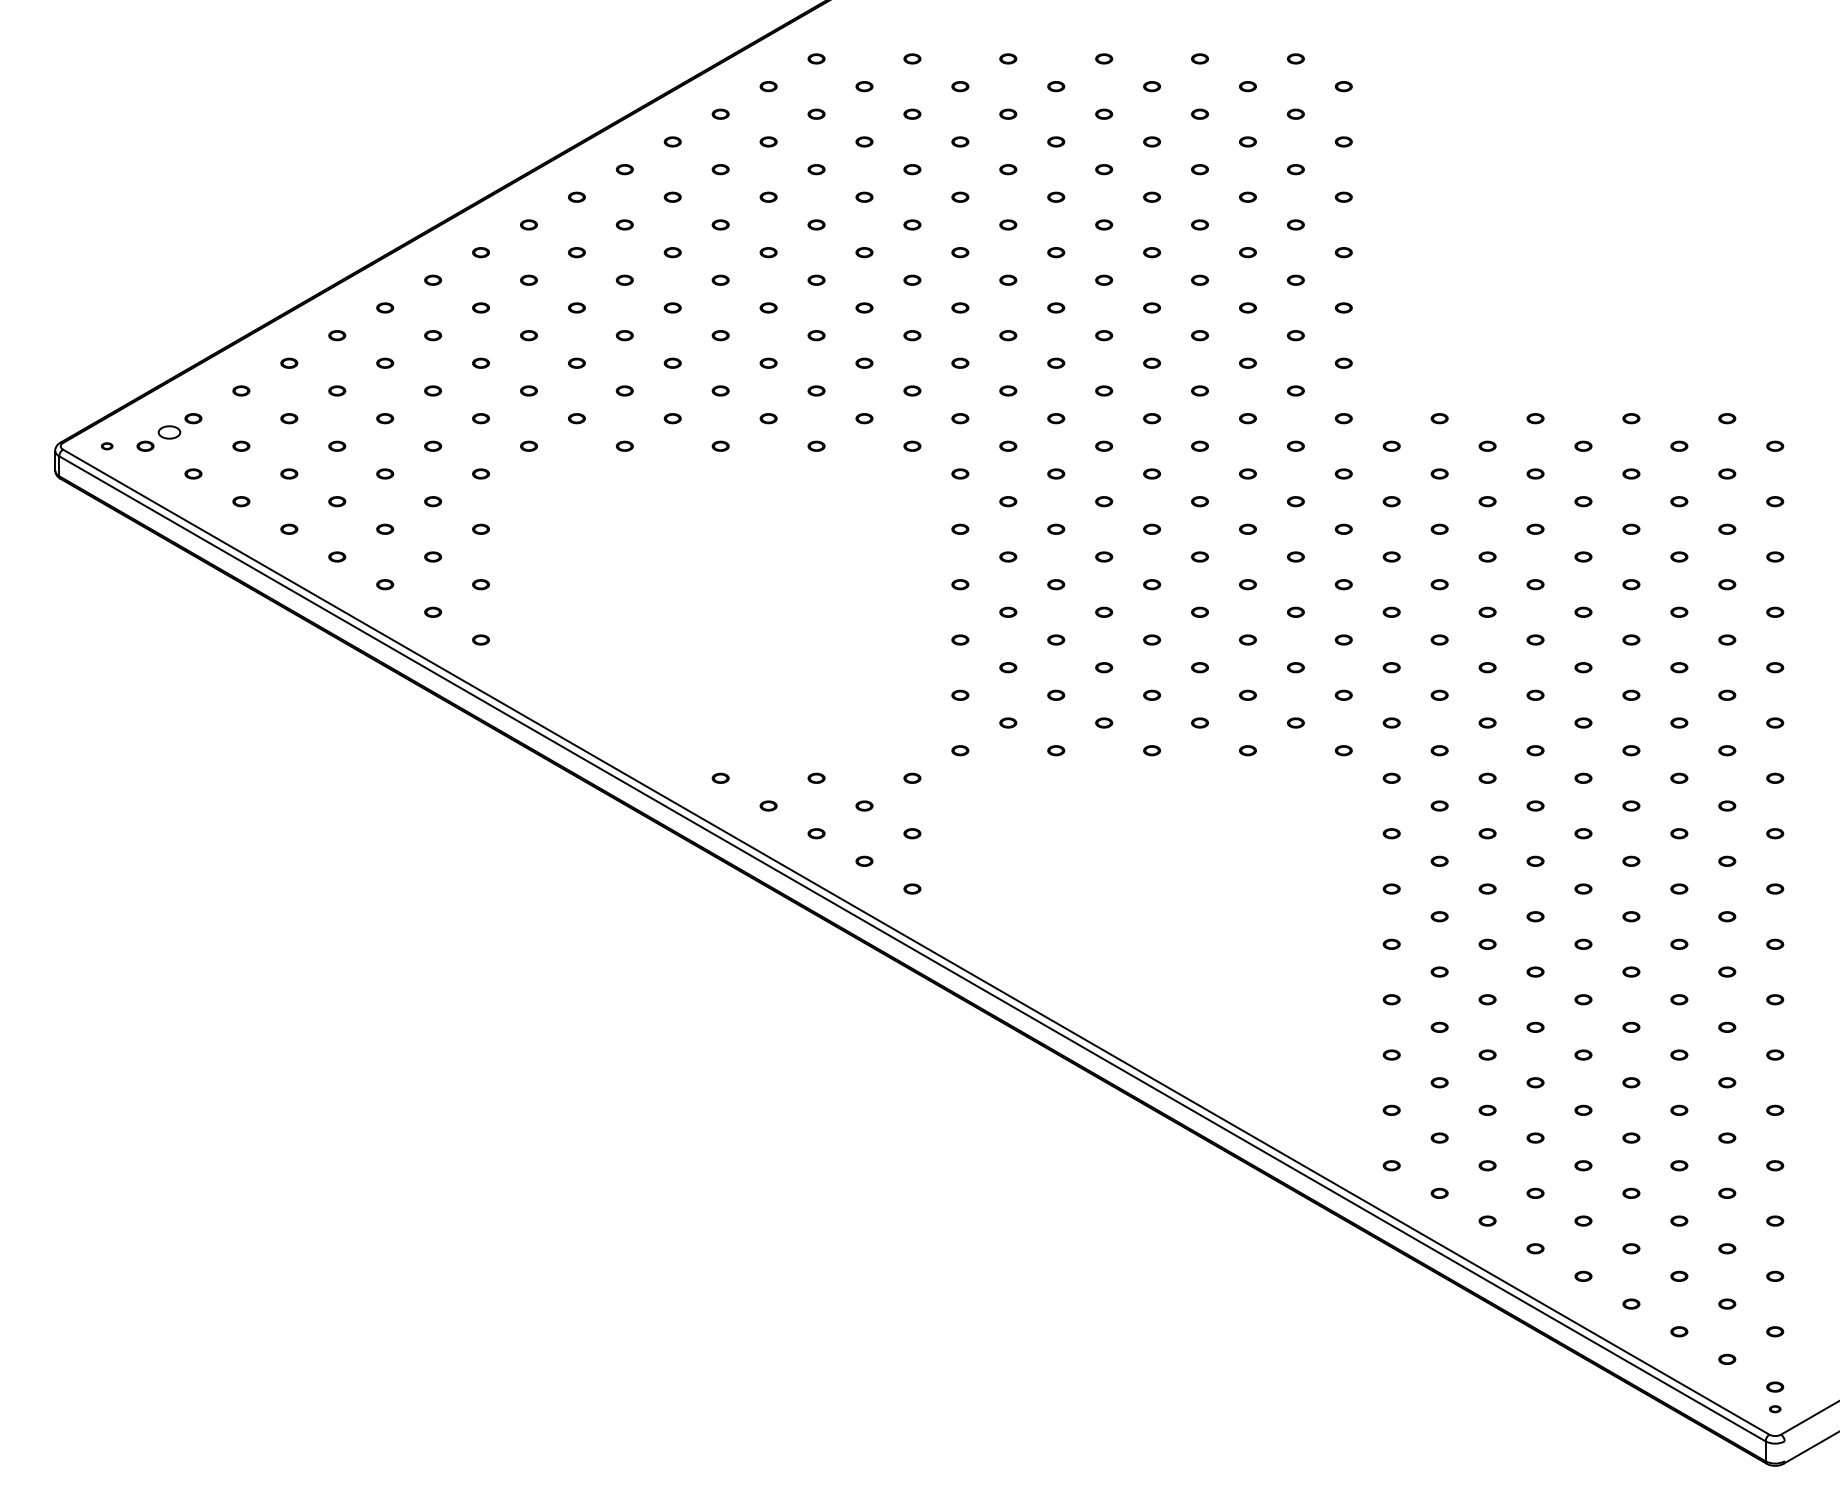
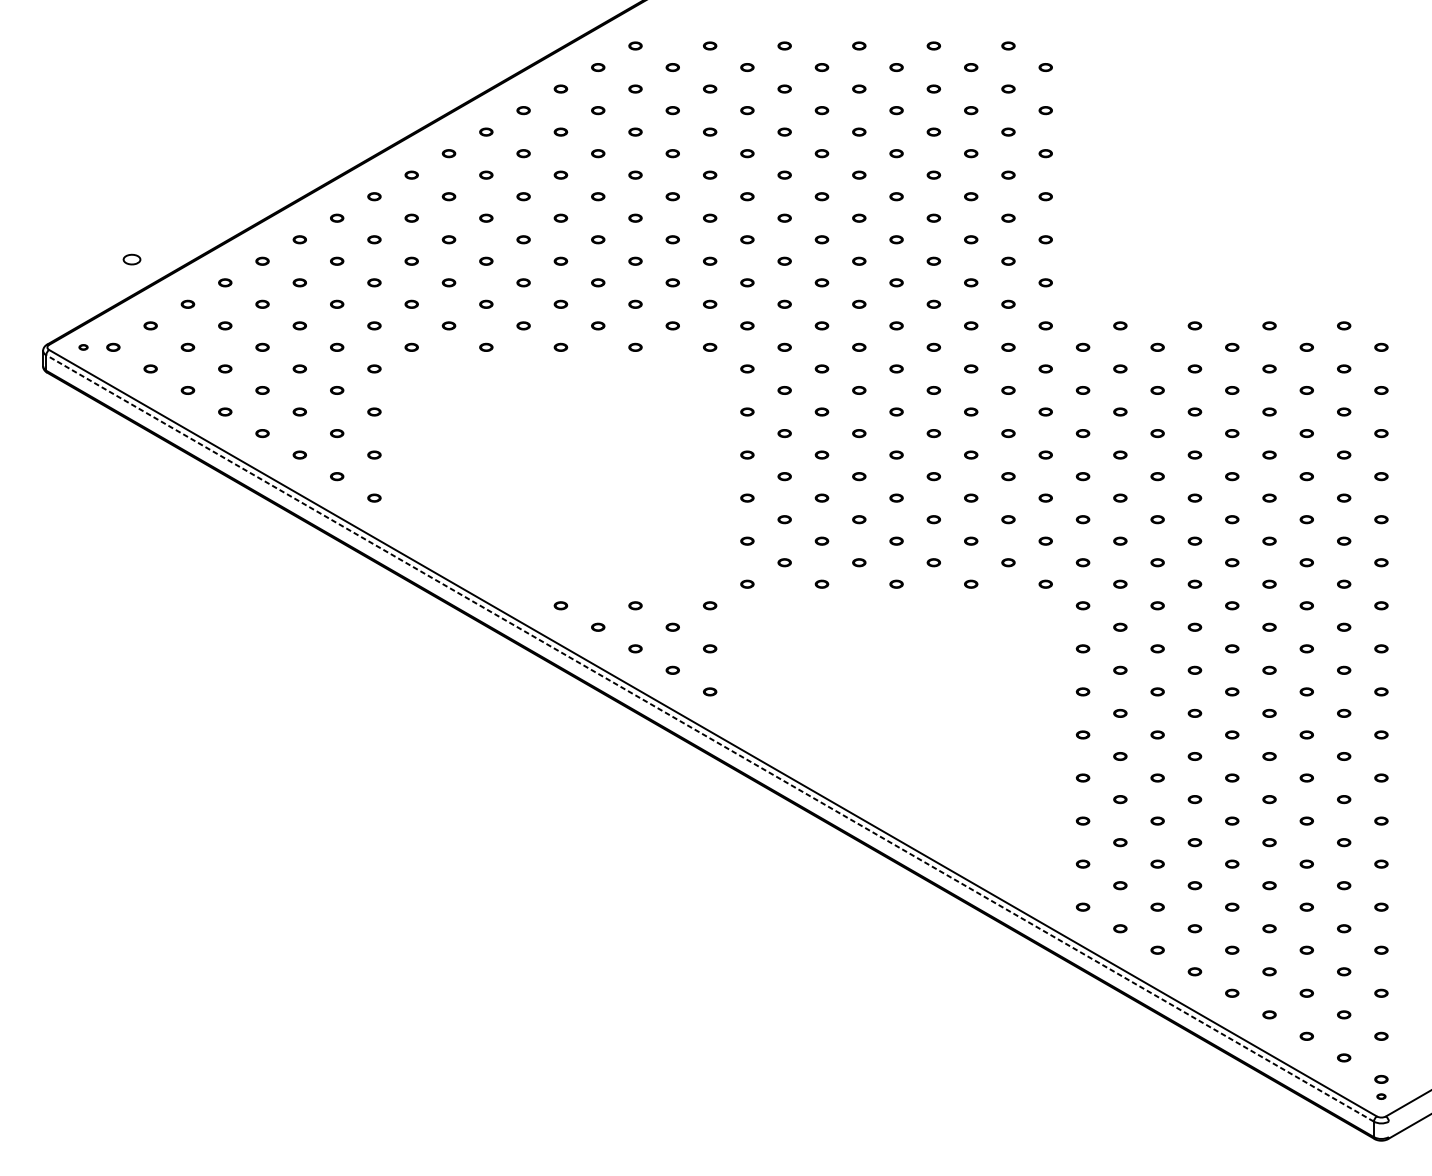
part: (169, 432) -> (132, 259), moved
line: (912, 948) -> (710, 738), solid -> dashed

